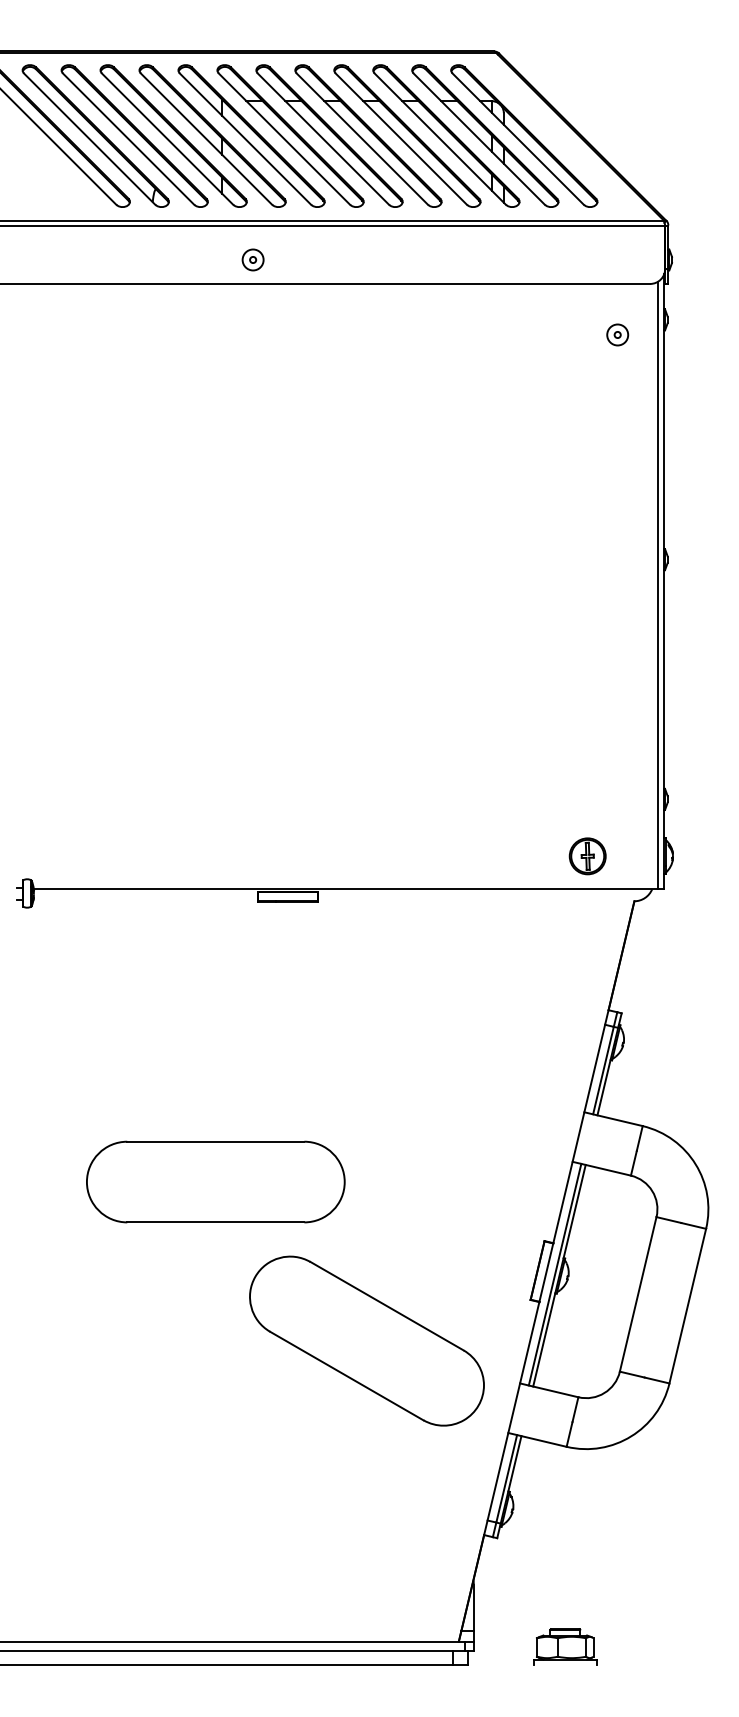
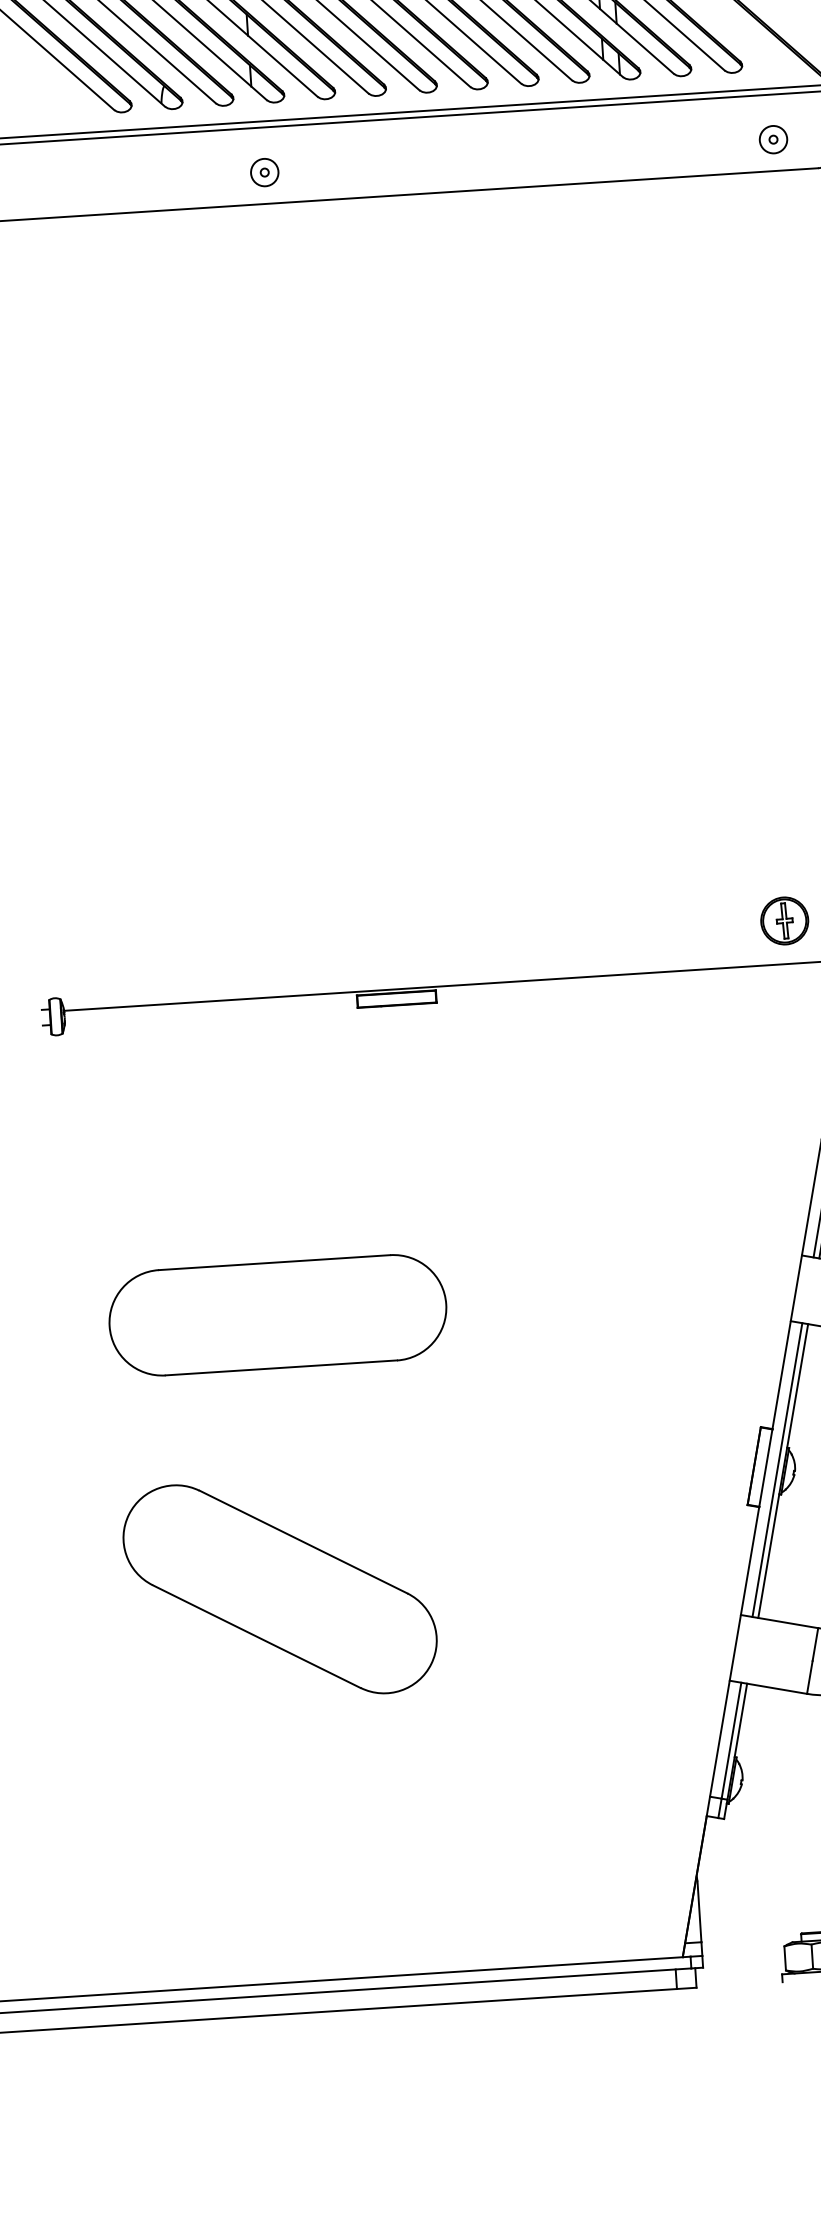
part: (252, 259) -> (263, 172), moved
part: (617, 334) -> (773, 139), moved
part: (215, 1181) -> (277, 1314), moved
part: (366, 1340) -> (279, 1588), moved

